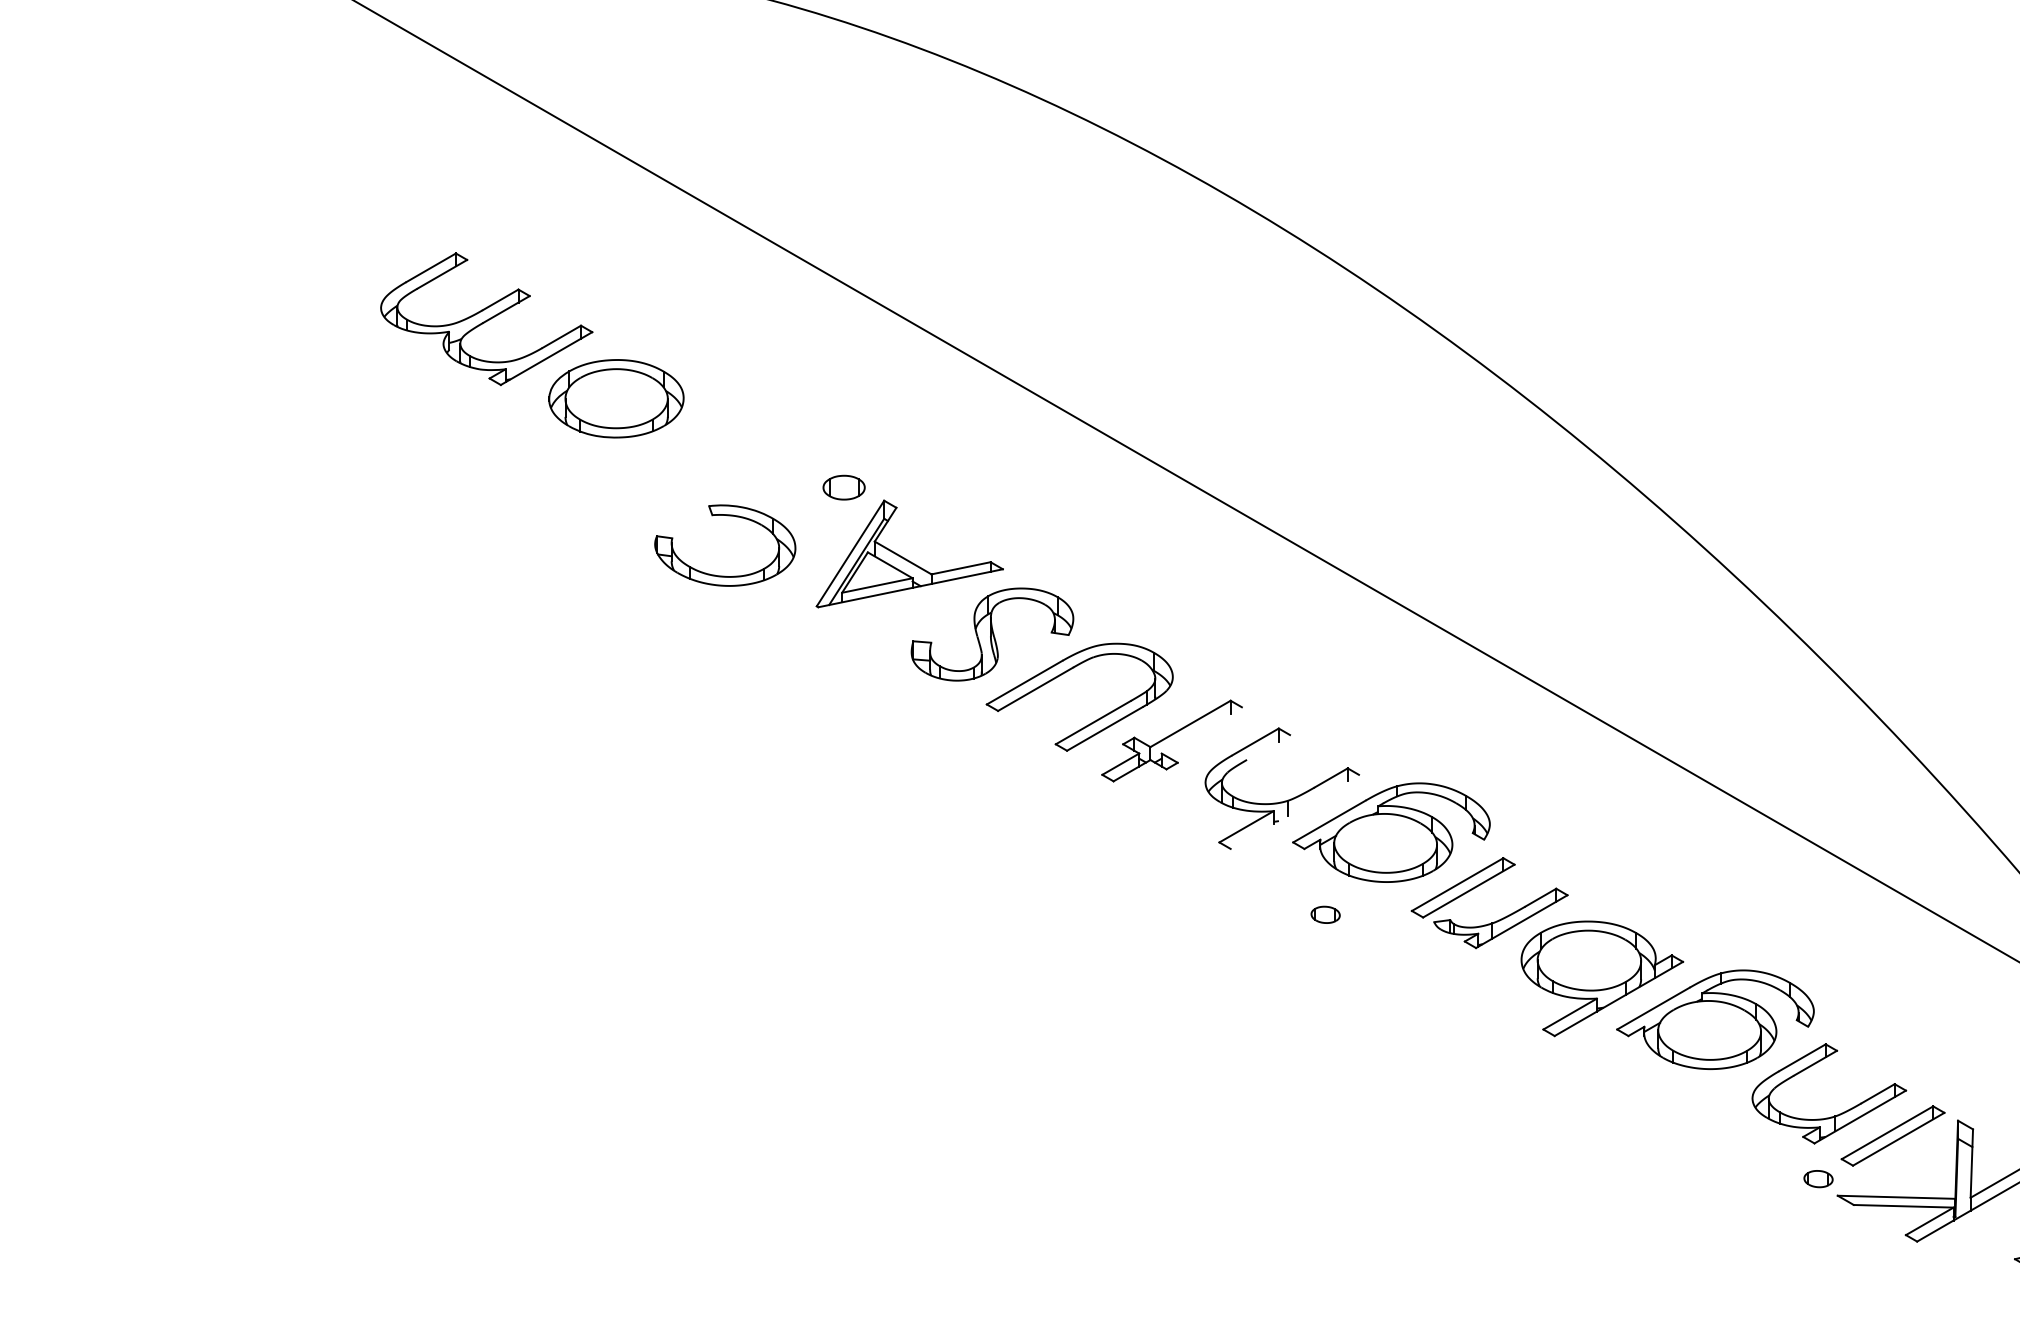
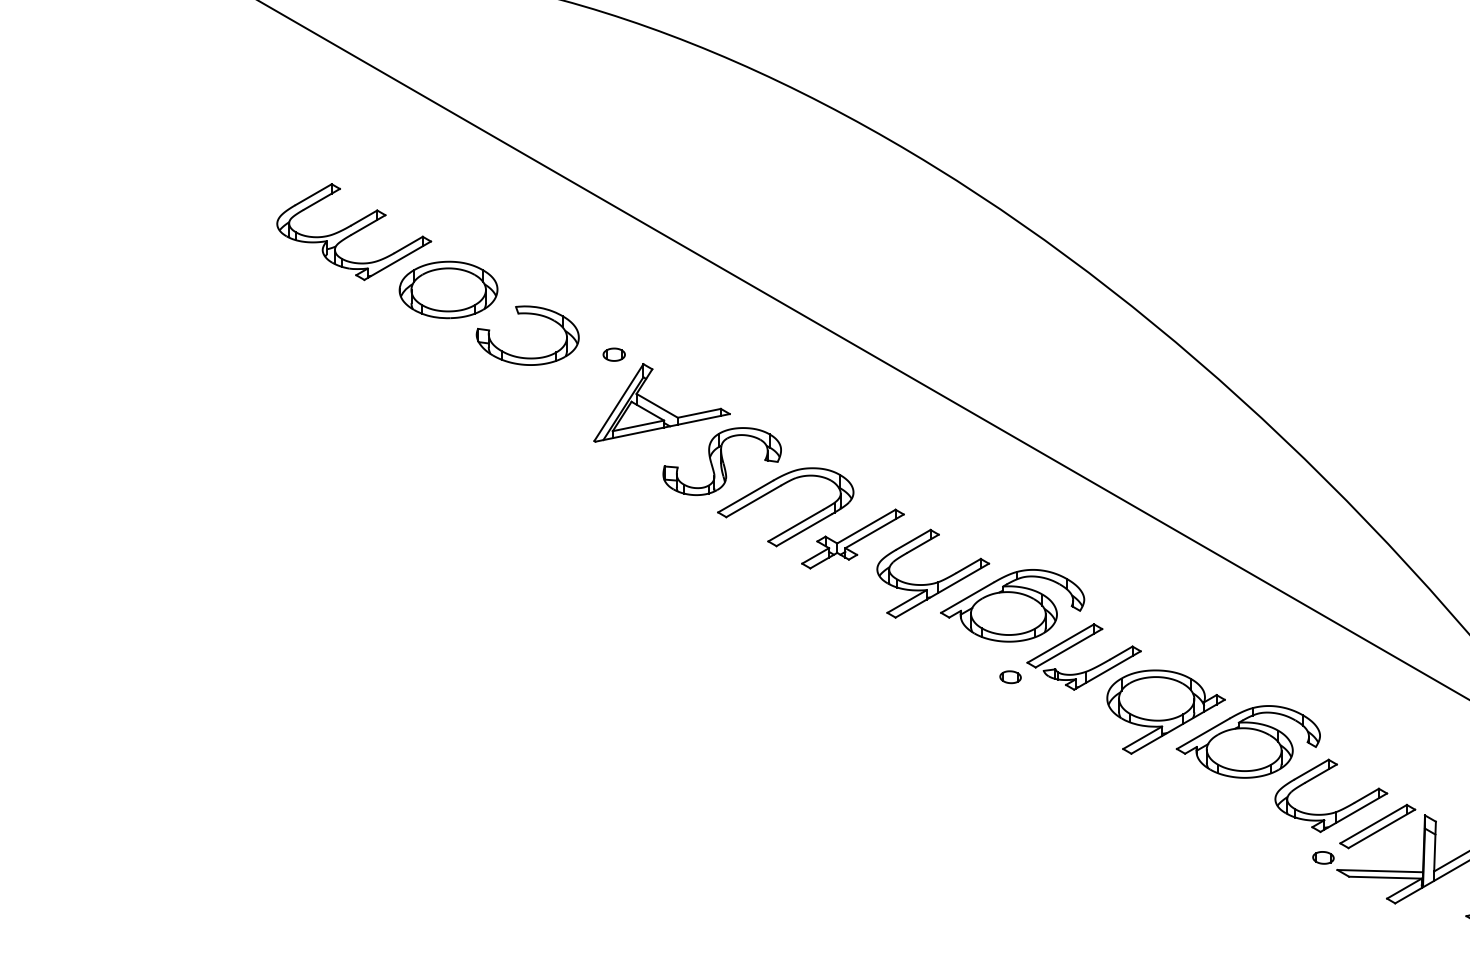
part: (843, 487) -> (613, 354), size x0.71
part: (727, 516) -> (529, 314), moved
line: (1201, 730) -> (874, 531), added
line: (1268, 747) -> (923, 543), added
line: (1294, 811) -> (942, 590), added
part: (1325, 914) -> (1010, 676), moved

